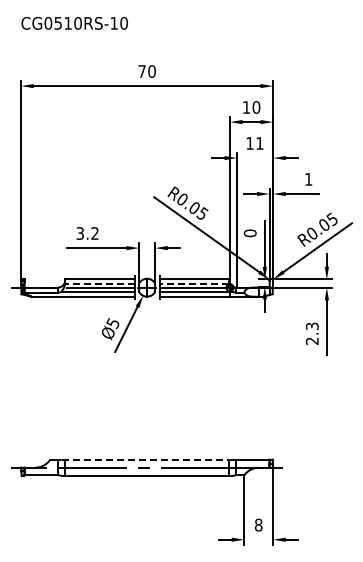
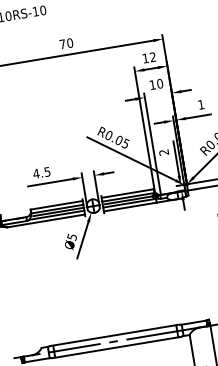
text: (256, 107) -> (153, 57), 10 -> 12
text: (259, 143) -> (159, 83), 11 -> 10
text: (87, 233) -> (41, 172), 3.2 -> 4.5
text: (249, 233) -> (163, 152), 0 -> 2
line: (99, 283) -> (57, 208), dashed -> solid
line: (194, 283) -> (128, 197), dashed -> solid
line: (146, 459) -> (114, 335), dashed -> solid

